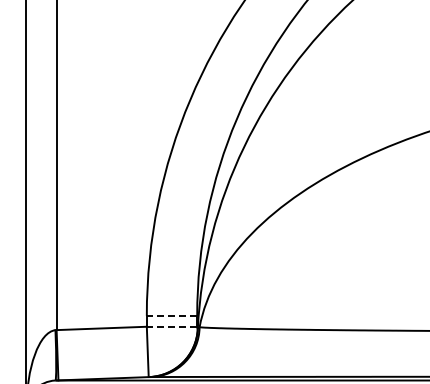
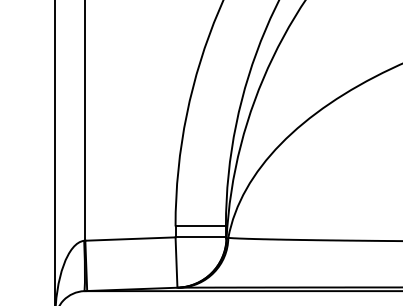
line: (171, 315) -> (200, 226), dashed -> solid
line: (171, 326) -> (200, 237), dashed -> solid

